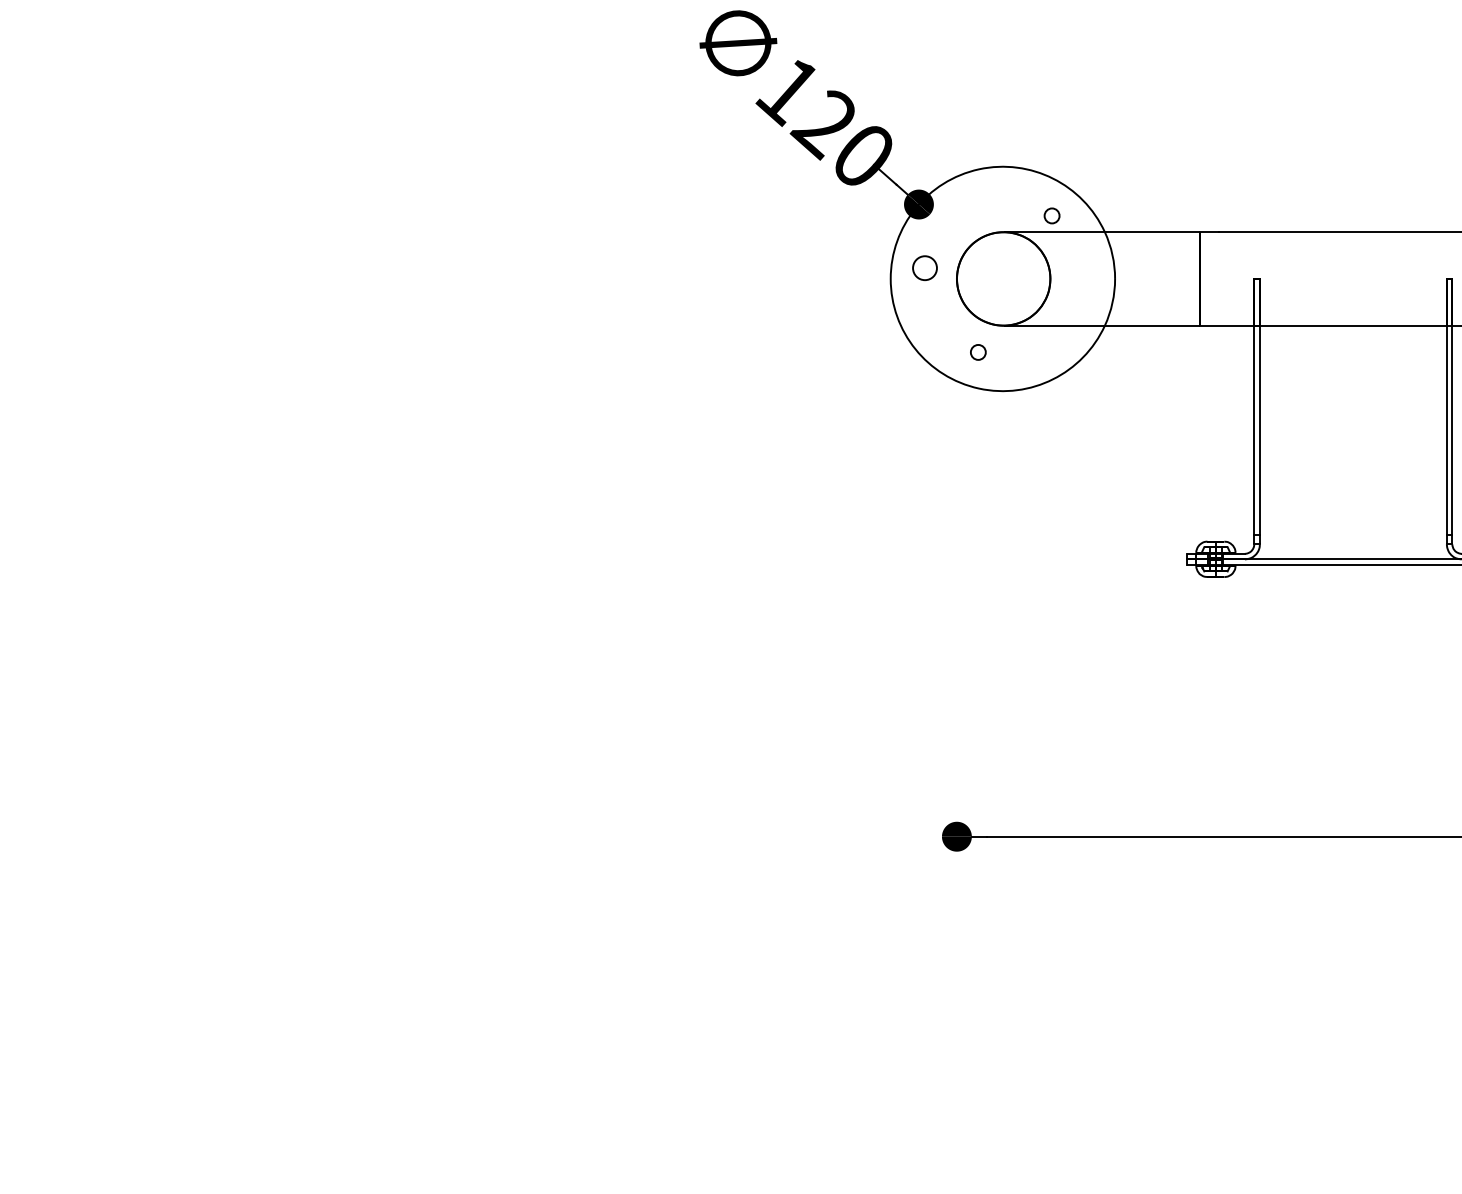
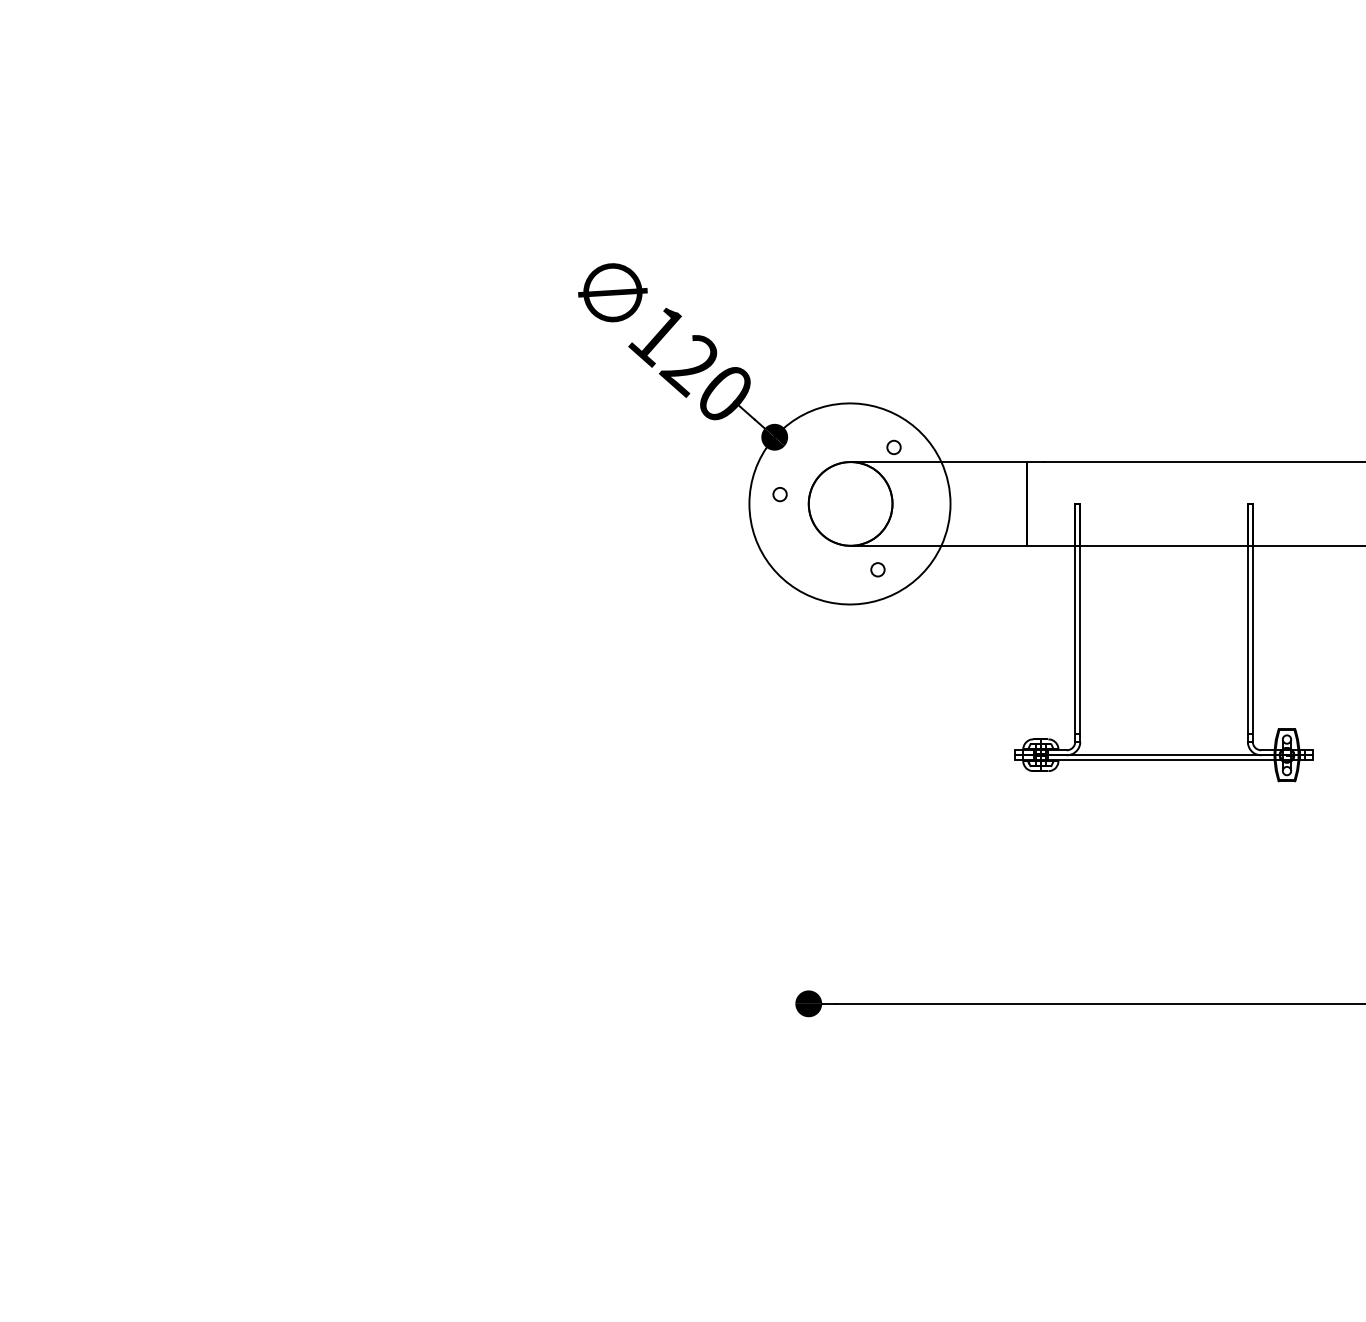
circle: (924, 268) -> (779, 494), size x0.62
circle: (977, 352) -> (877, 569), moved

